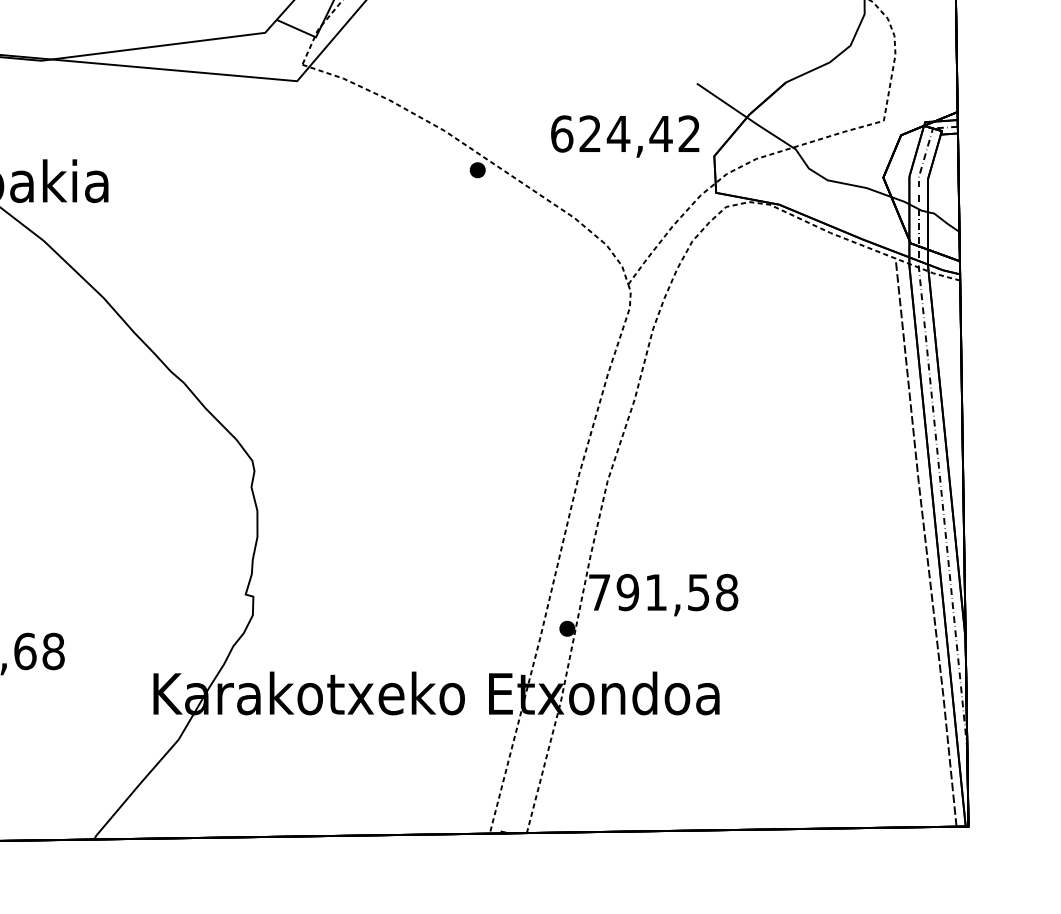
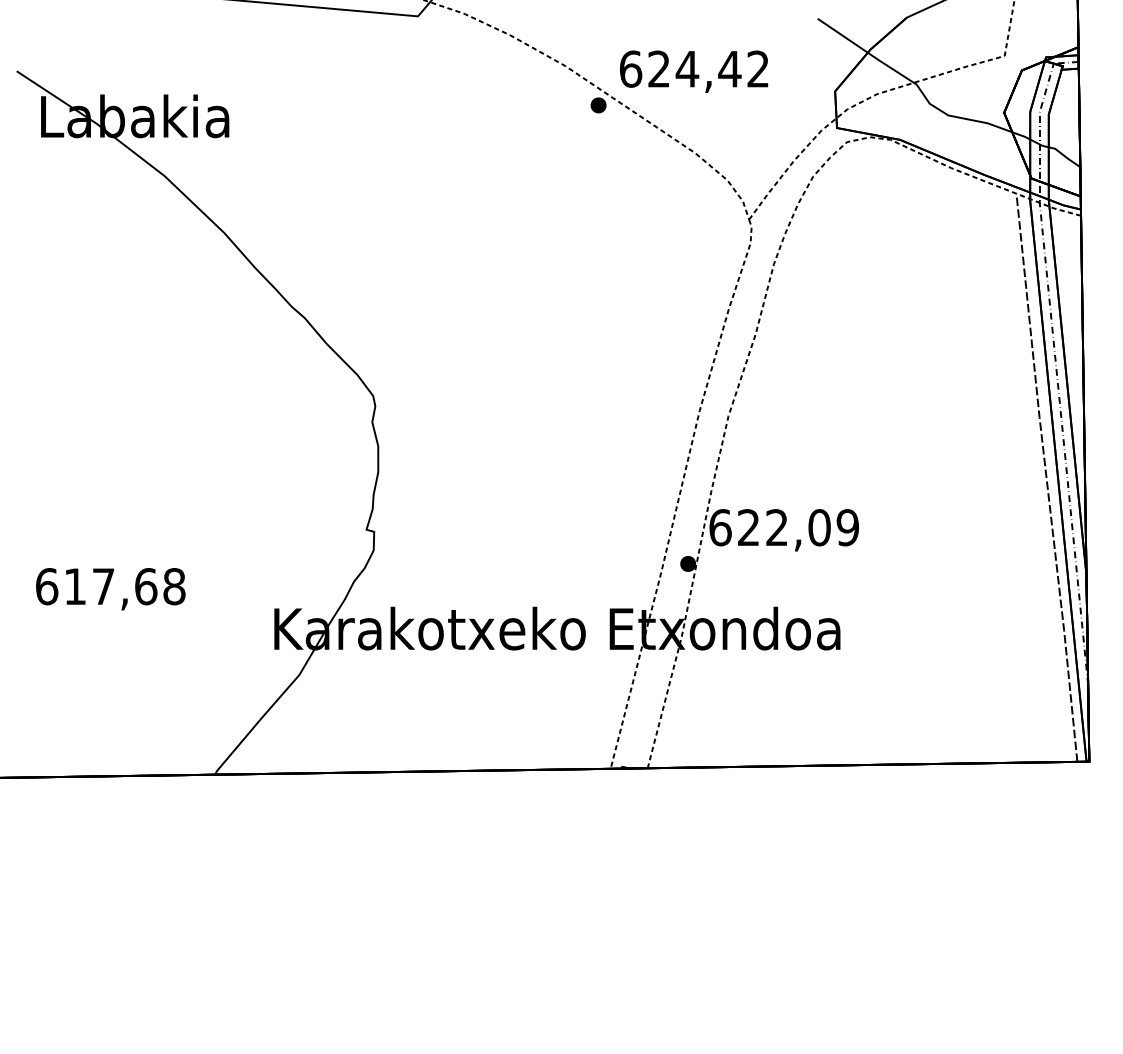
text: (625, 136) -> (694, 71), moved
text: (663, 592) -> (784, 527), 791,58 -> 622,09

